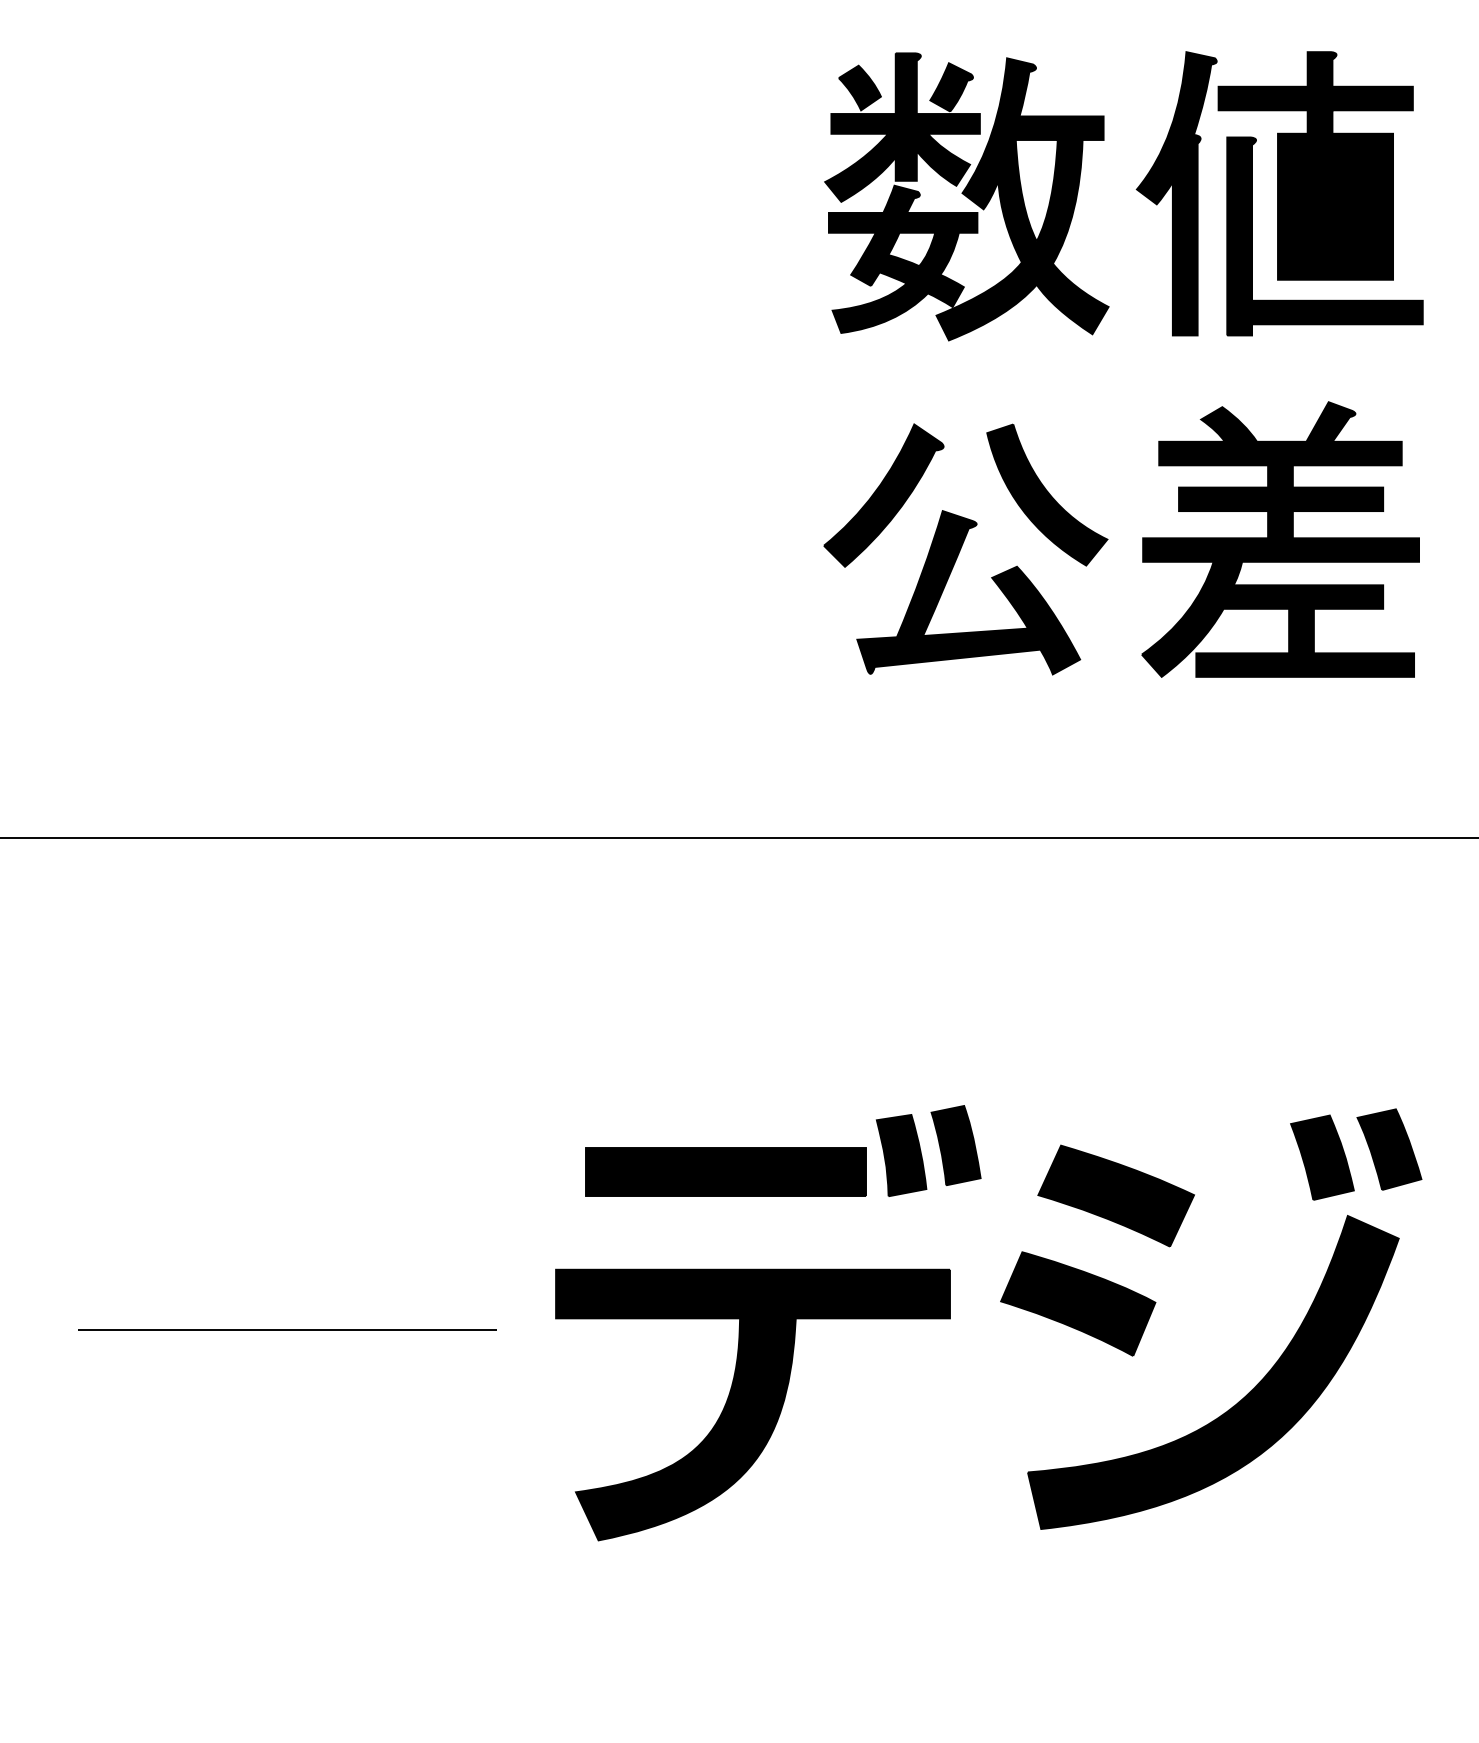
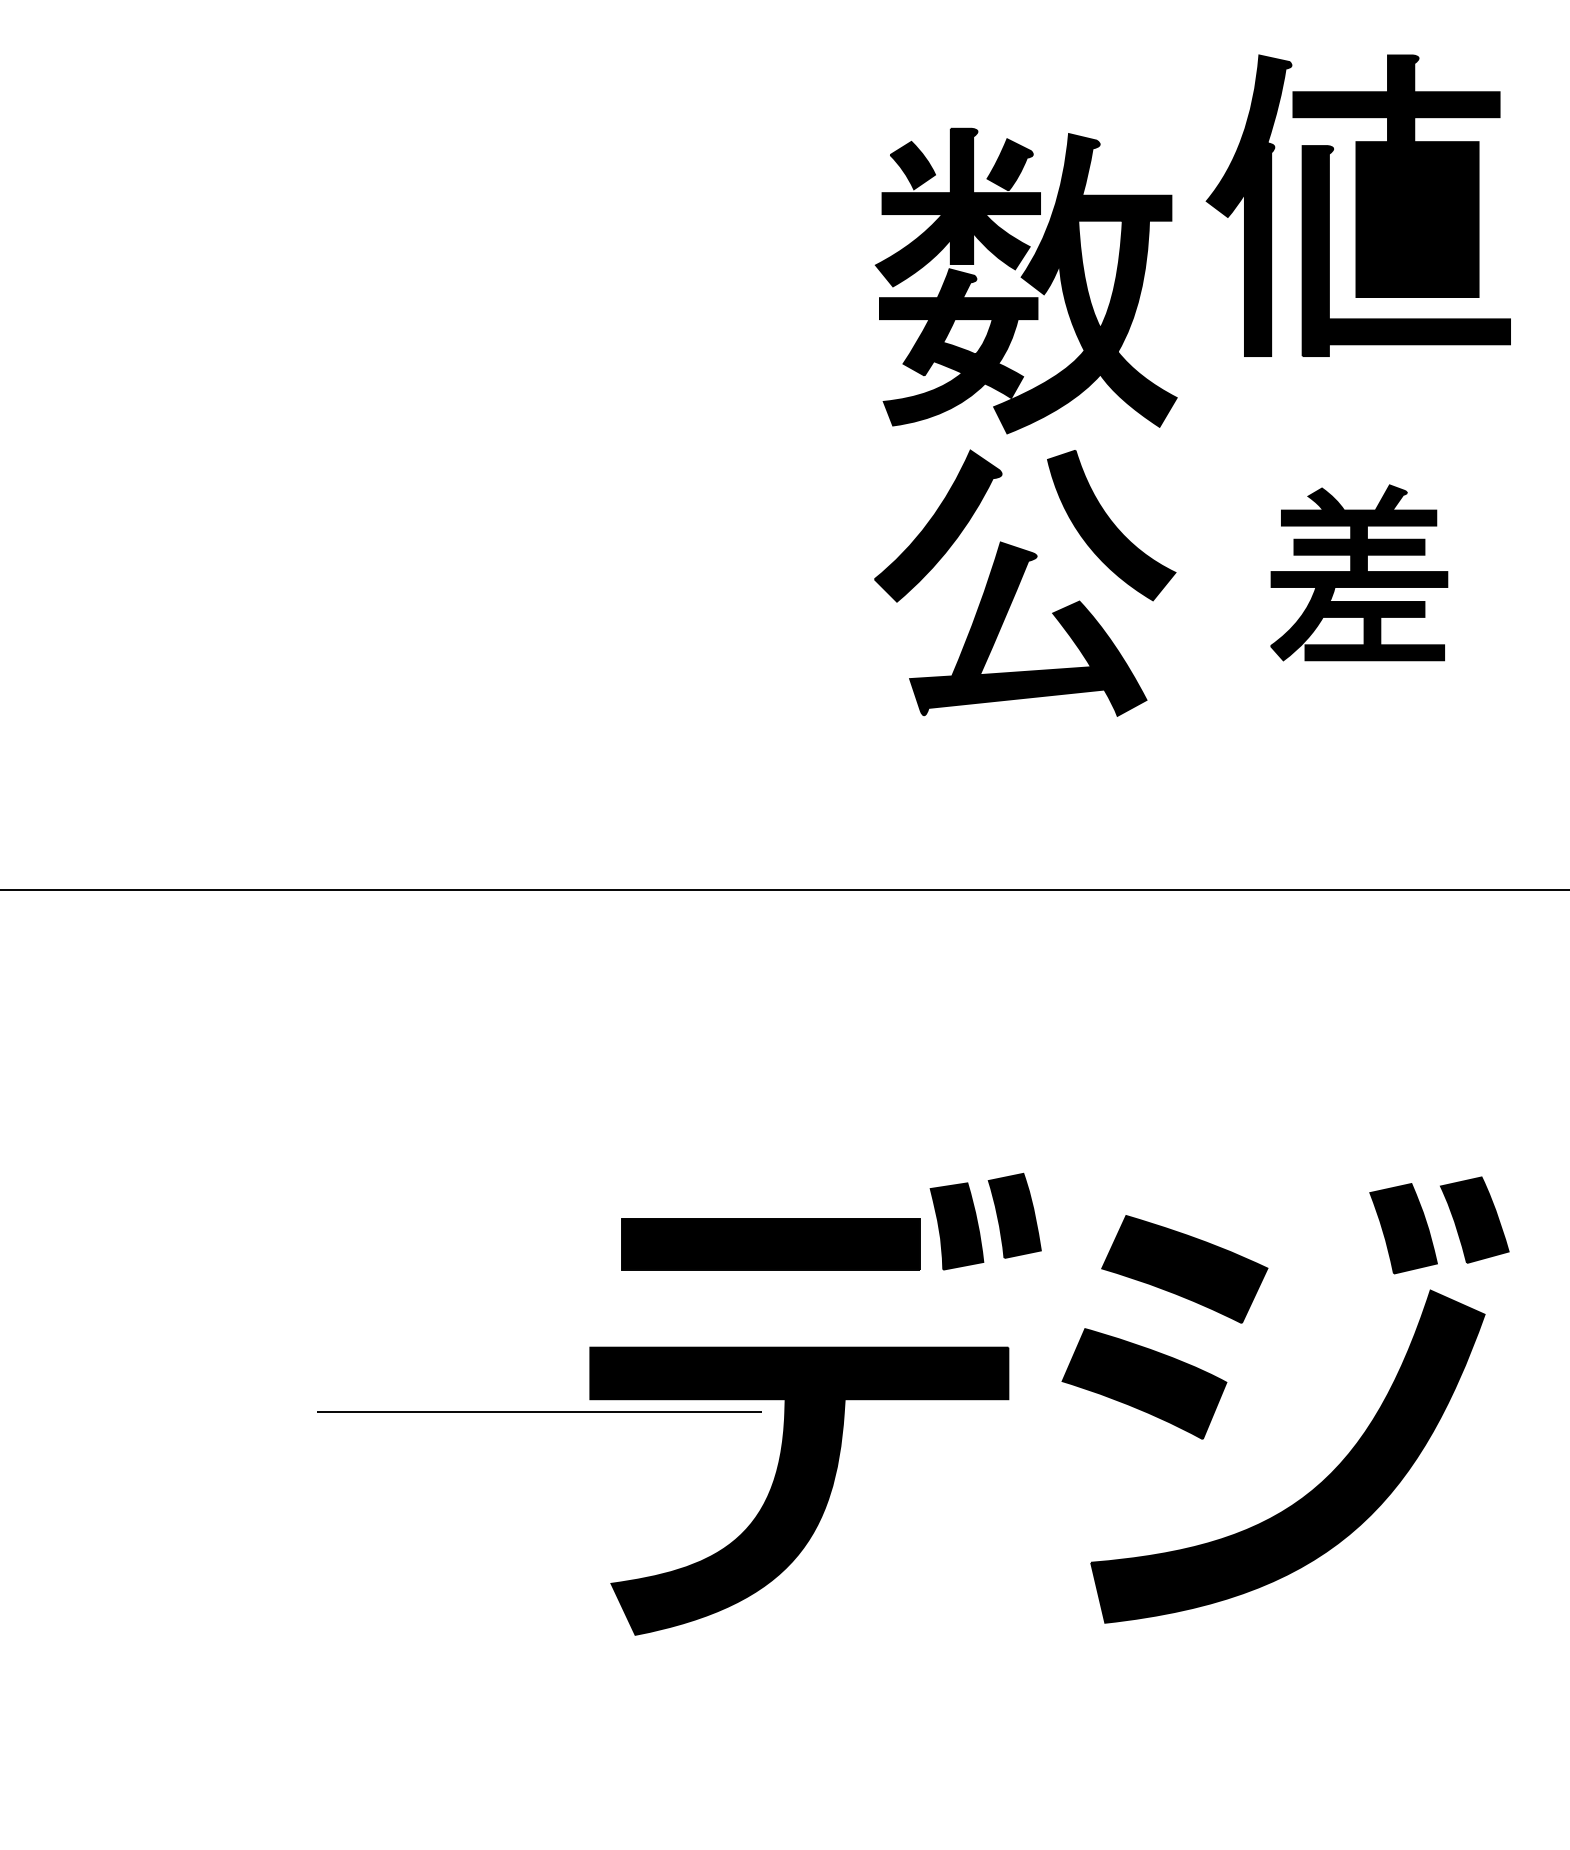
part: (966, 196) -> (1025, 280), moved
part: (1279, 539) -> (1358, 572), size x0.6
line: (287, 1329) -> (539, 1411), moved

